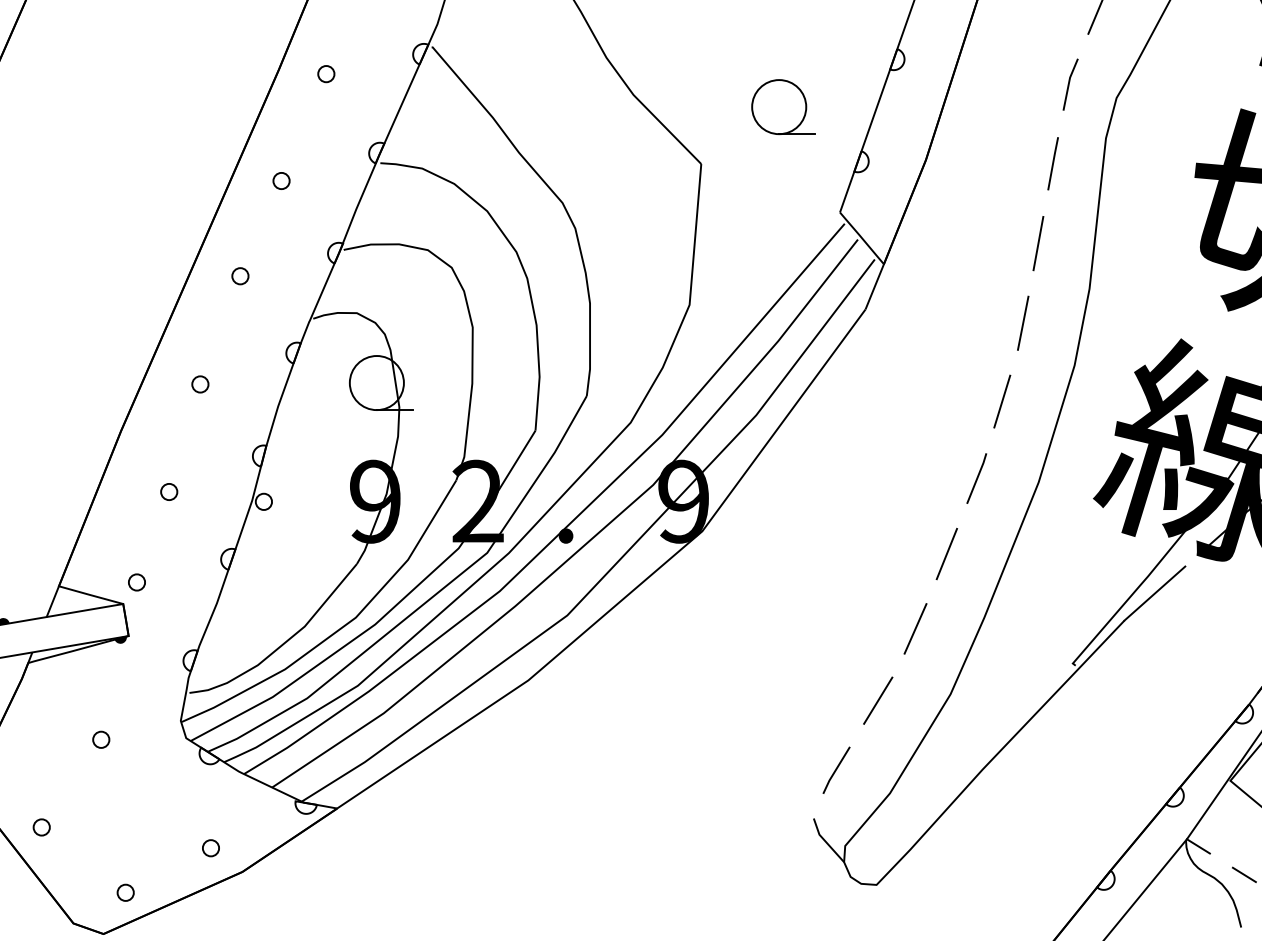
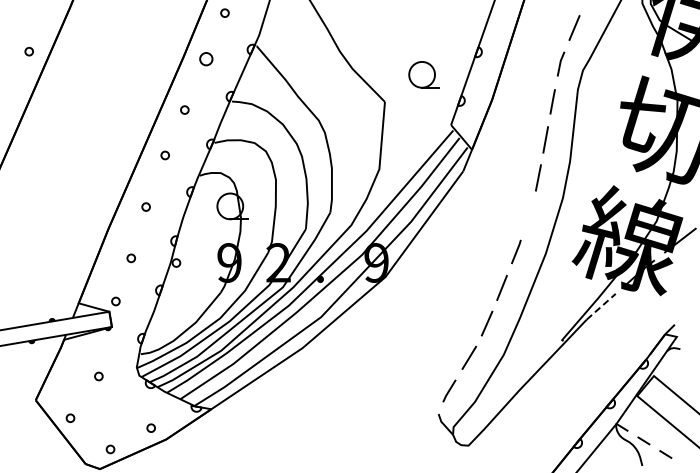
circle: (324, 72) -> (205, 58), size x1.6
line: (1002, 400) -> (528, 214), removed
line: (1155, 592) -> (601, 306), solid -> dashed

